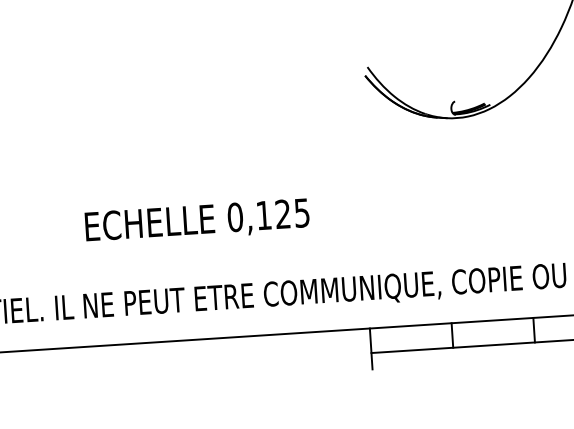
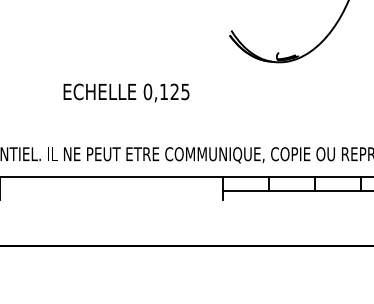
text: (197, 220) -> (126, 92), moved

